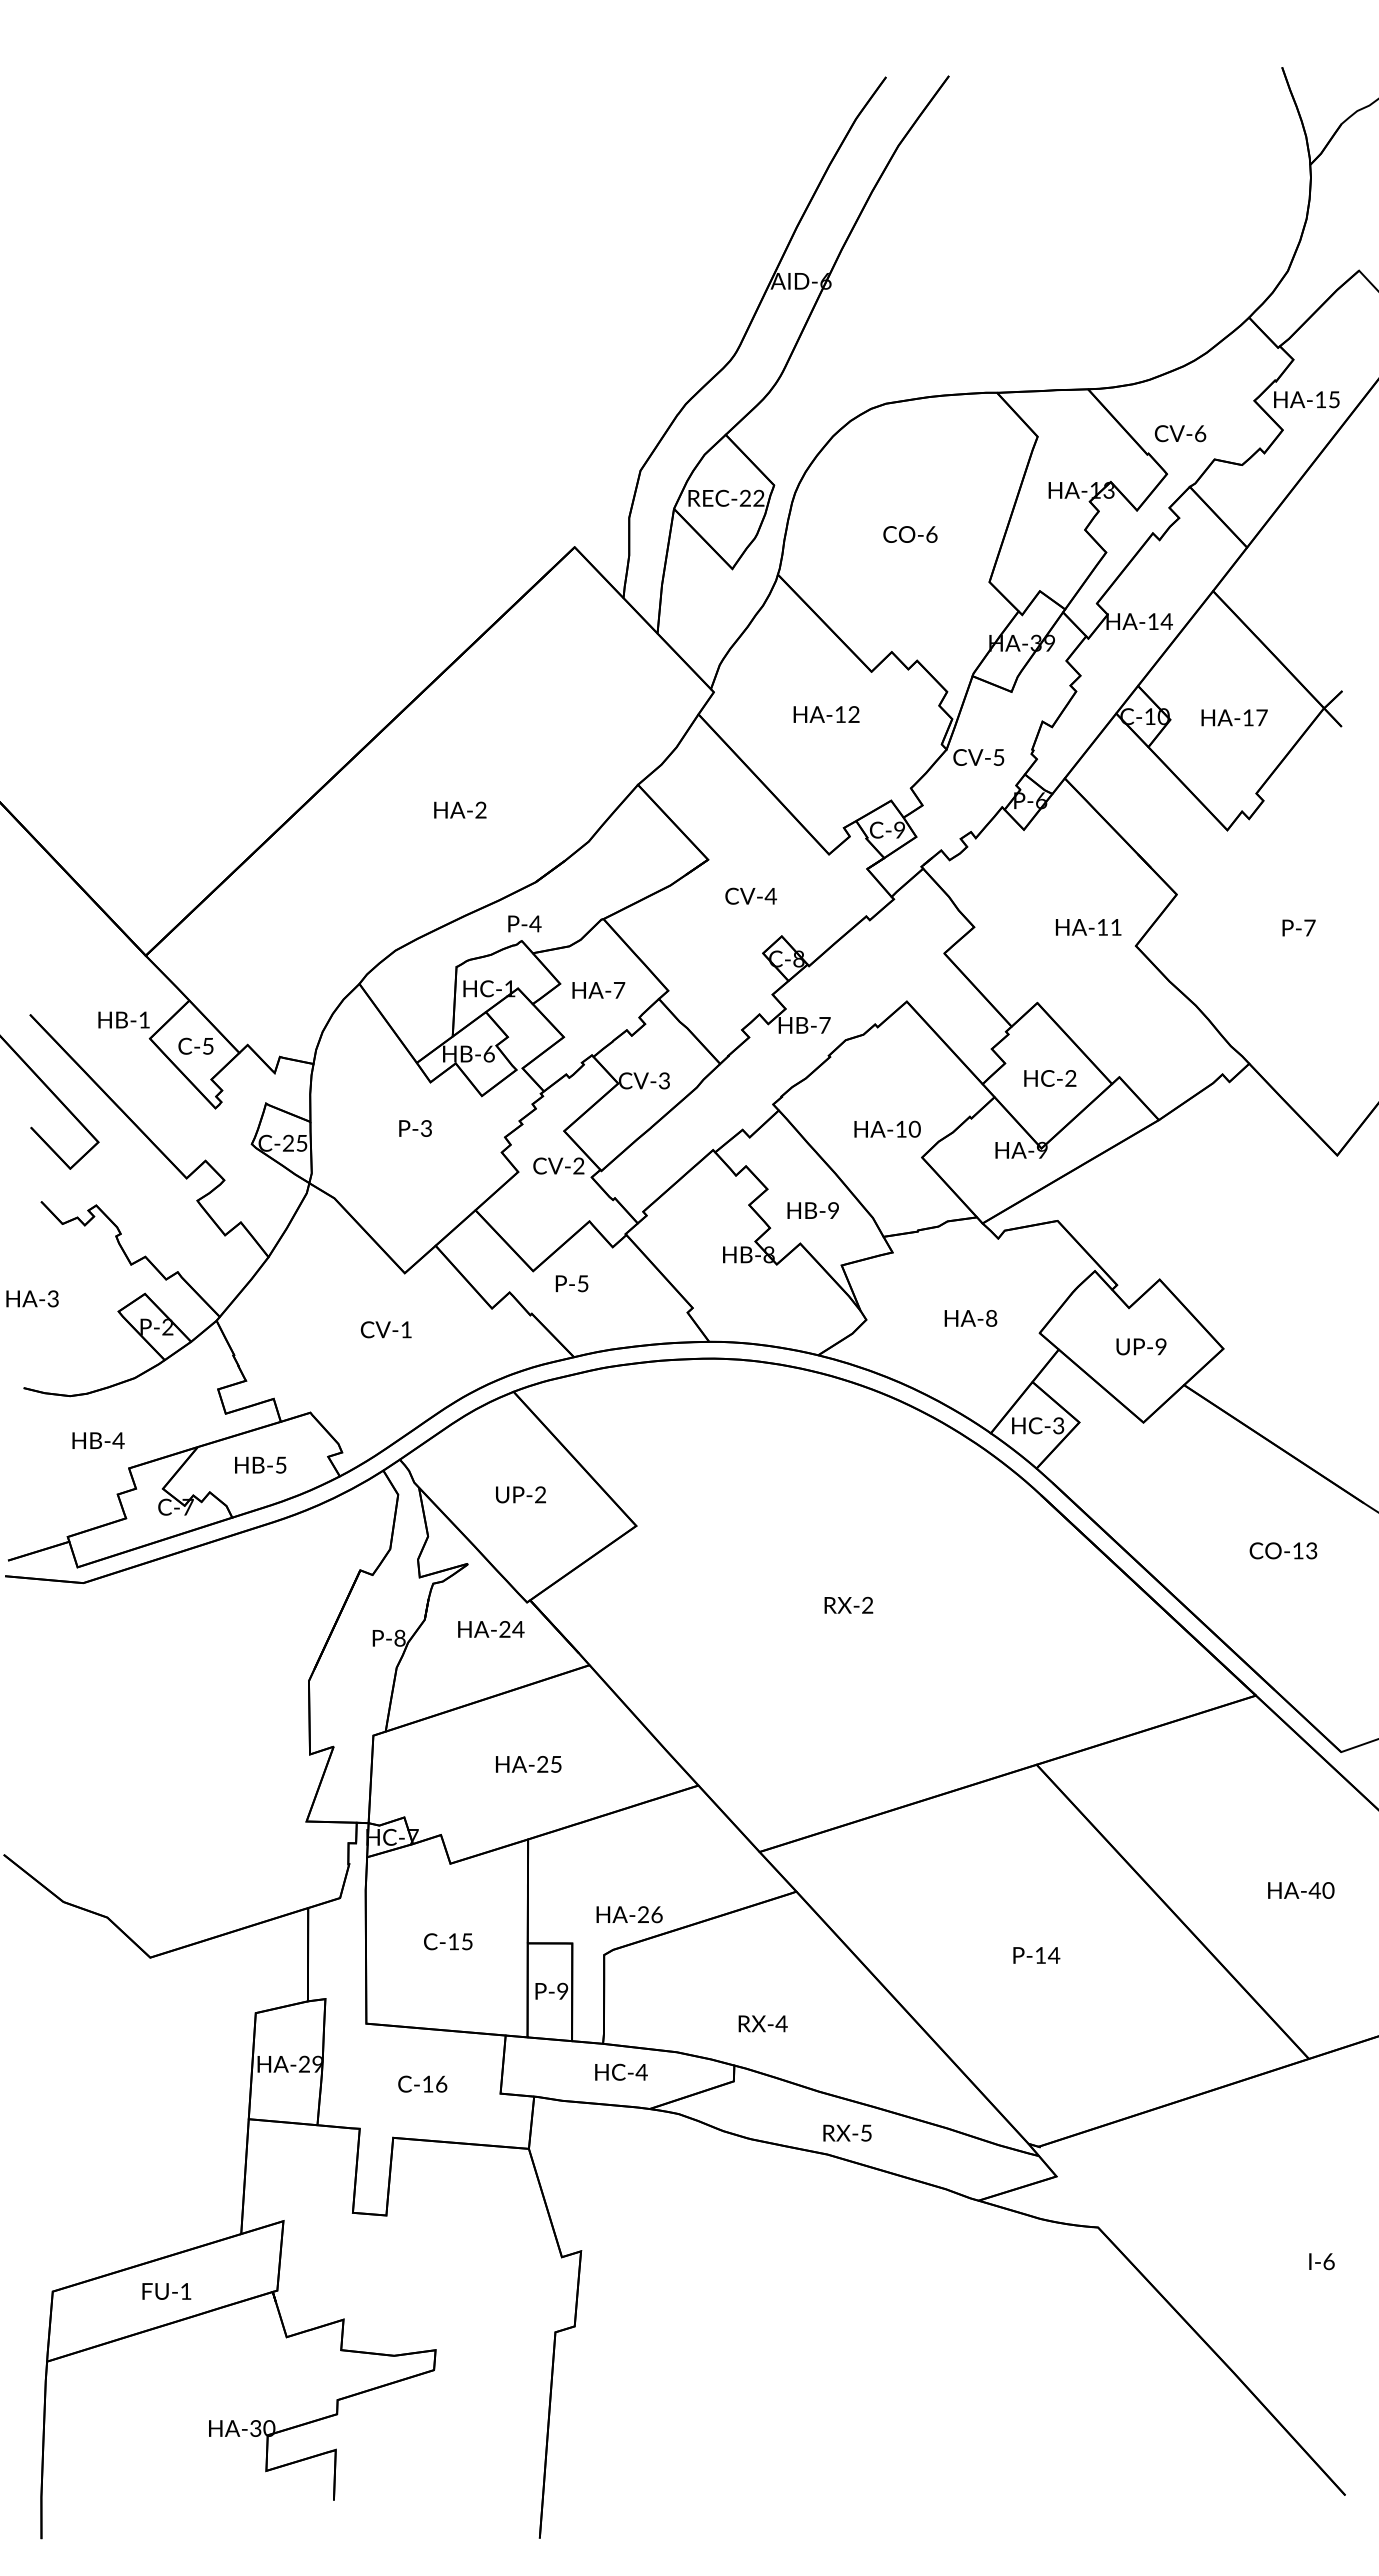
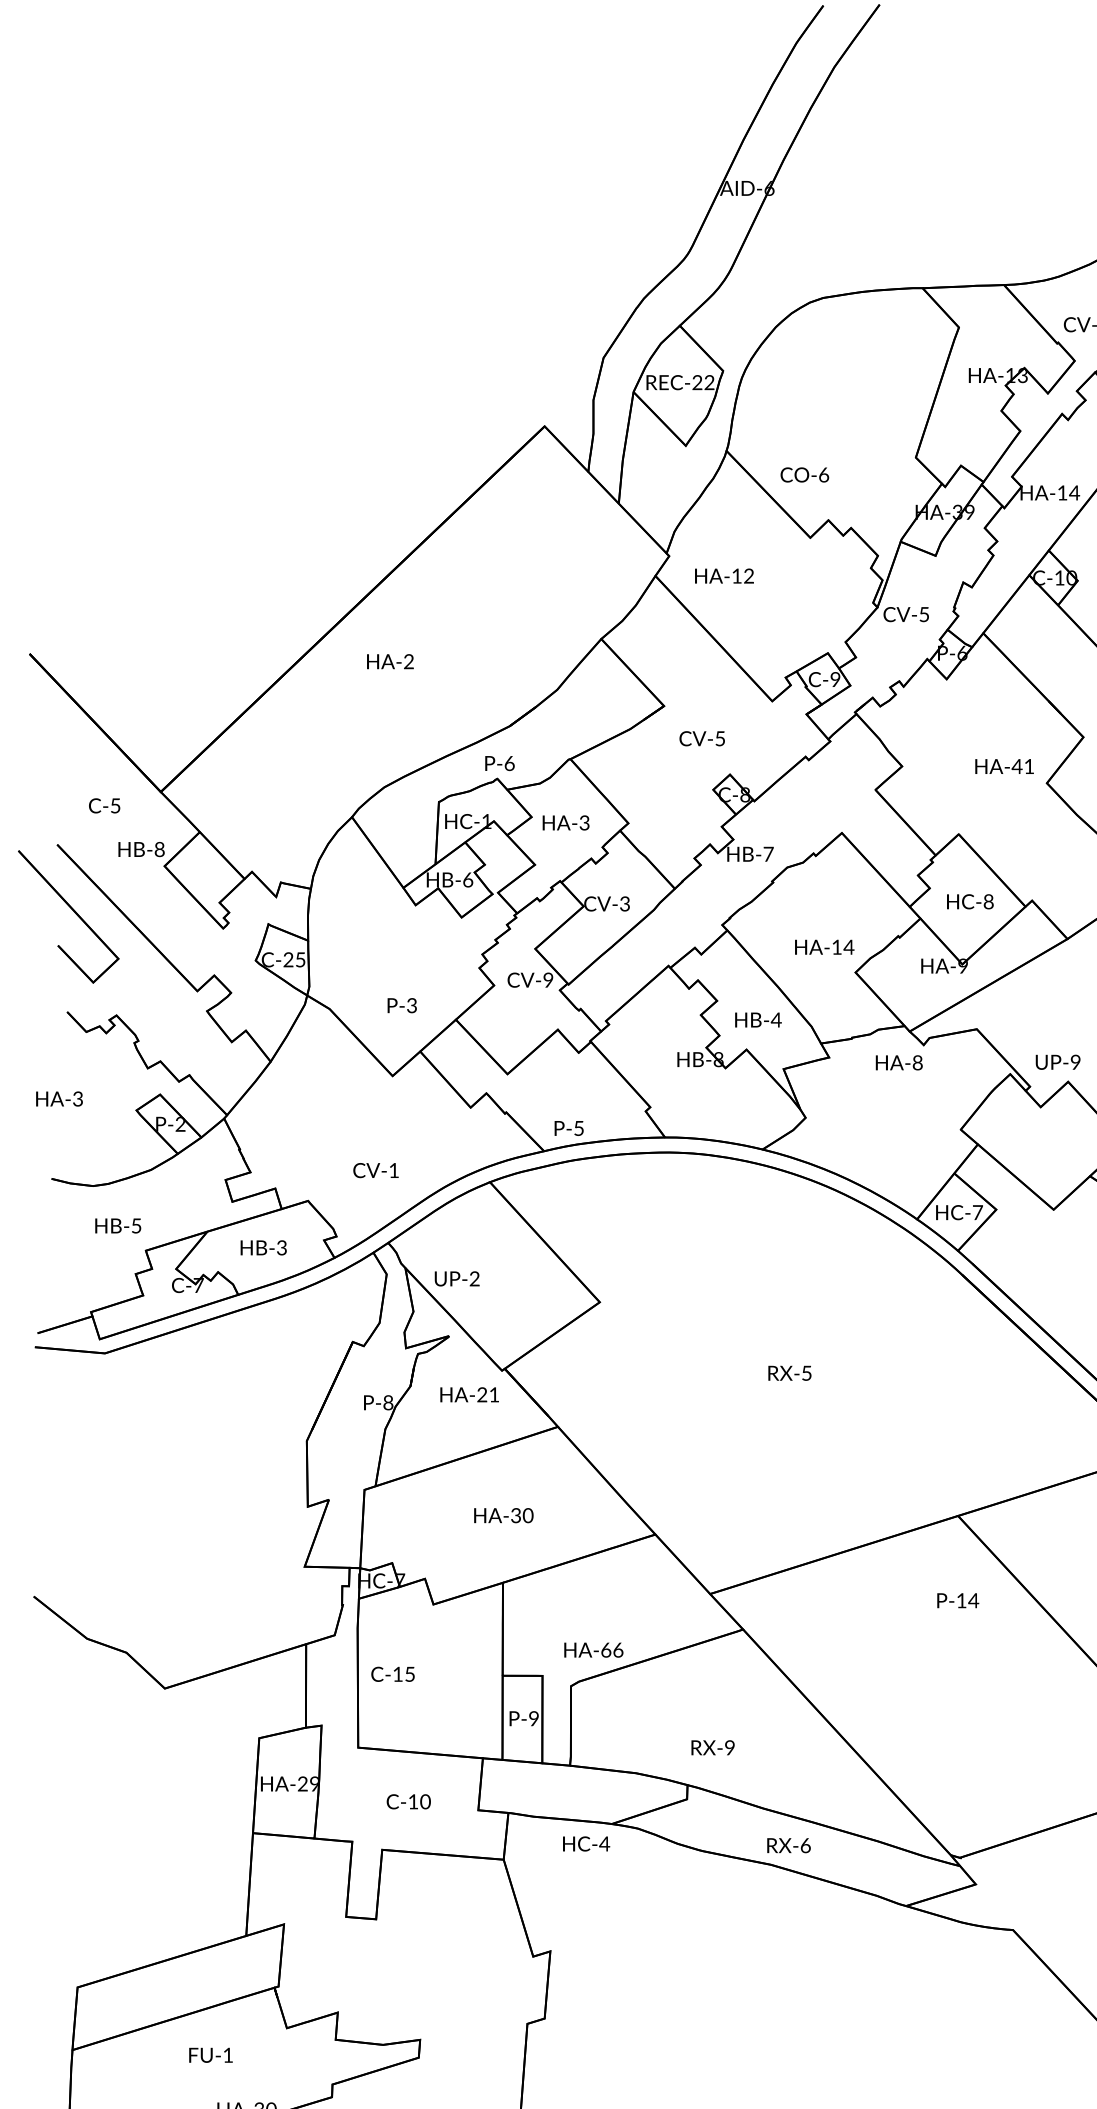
text: (910, 534) -> (804, 474), moved
text: (826, 714) -> (724, 576), moved
text: (460, 809) -> (390, 661), moved
text: (770, 896) -> (719, 738), CV-4 -> CV-5
text: (535, 923) -> (509, 763), P-4 -> P-6
text: (1102, 927) -> (1016, 766), HA-11 -> HA-41
text: (619, 989) -> (584, 822), HA-7 -> HA-3
text: (144, 1019) -> (159, 849), HB-1 -> HB-8
text: (195, 1045) -> (104, 805), moved
text: (1070, 1078) -> (988, 901), HC-2 -> HC-8
text: (415, 1128) -> (402, 1005), moved
text: (914, 1128) -> (848, 946), HA-10 -> HA-14
text: (578, 1166) -> (548, 980), CV-2 -> CV-9
text: (833, 1210) -> (776, 1019), HB-9 -> HB-4
text: (571, 1283) -> (568, 1128), moved
text: (970, 1318) -> (898, 1062), moved
text: (385, 1329) -> (375, 1170), moved
text: (1141, 1346) -> (1058, 1062), moved
text: (1058, 1425) -> (977, 1212), HC-3 -> HC-7
text: (118, 1440) -> (136, 1225), HB-4 -> HB-5
text: (280, 1464) -> (281, 1247), HB-5 -> HB-3
text: (520, 1494) -> (456, 1278), moved
text: (867, 1604) -> (806, 1372), RX-2 -> RX-5
text: (518, 1629) -> (494, 1394), HA-24 -> HA-21
text: (549, 1764) -> (522, 1515), HA-25 -> HA-30
text: (643, 1914) -> (606, 1649), HA-26 -> HA-66
text: (448, 1941) -> (393, 1674), moved
text: (1036, 1955) -> (957, 1600), moved
text: (781, 2023) -> (729, 1747), RX-4 -> RX-9
text: (621, 2071) -> (586, 1843), moved
text: (441, 2083) -> (425, 1801), C-16 -> C-10
text: (866, 2132) -> (805, 1845), RX-5 -> RX-6
text: (166, 2291) -> (210, 2055), moved

